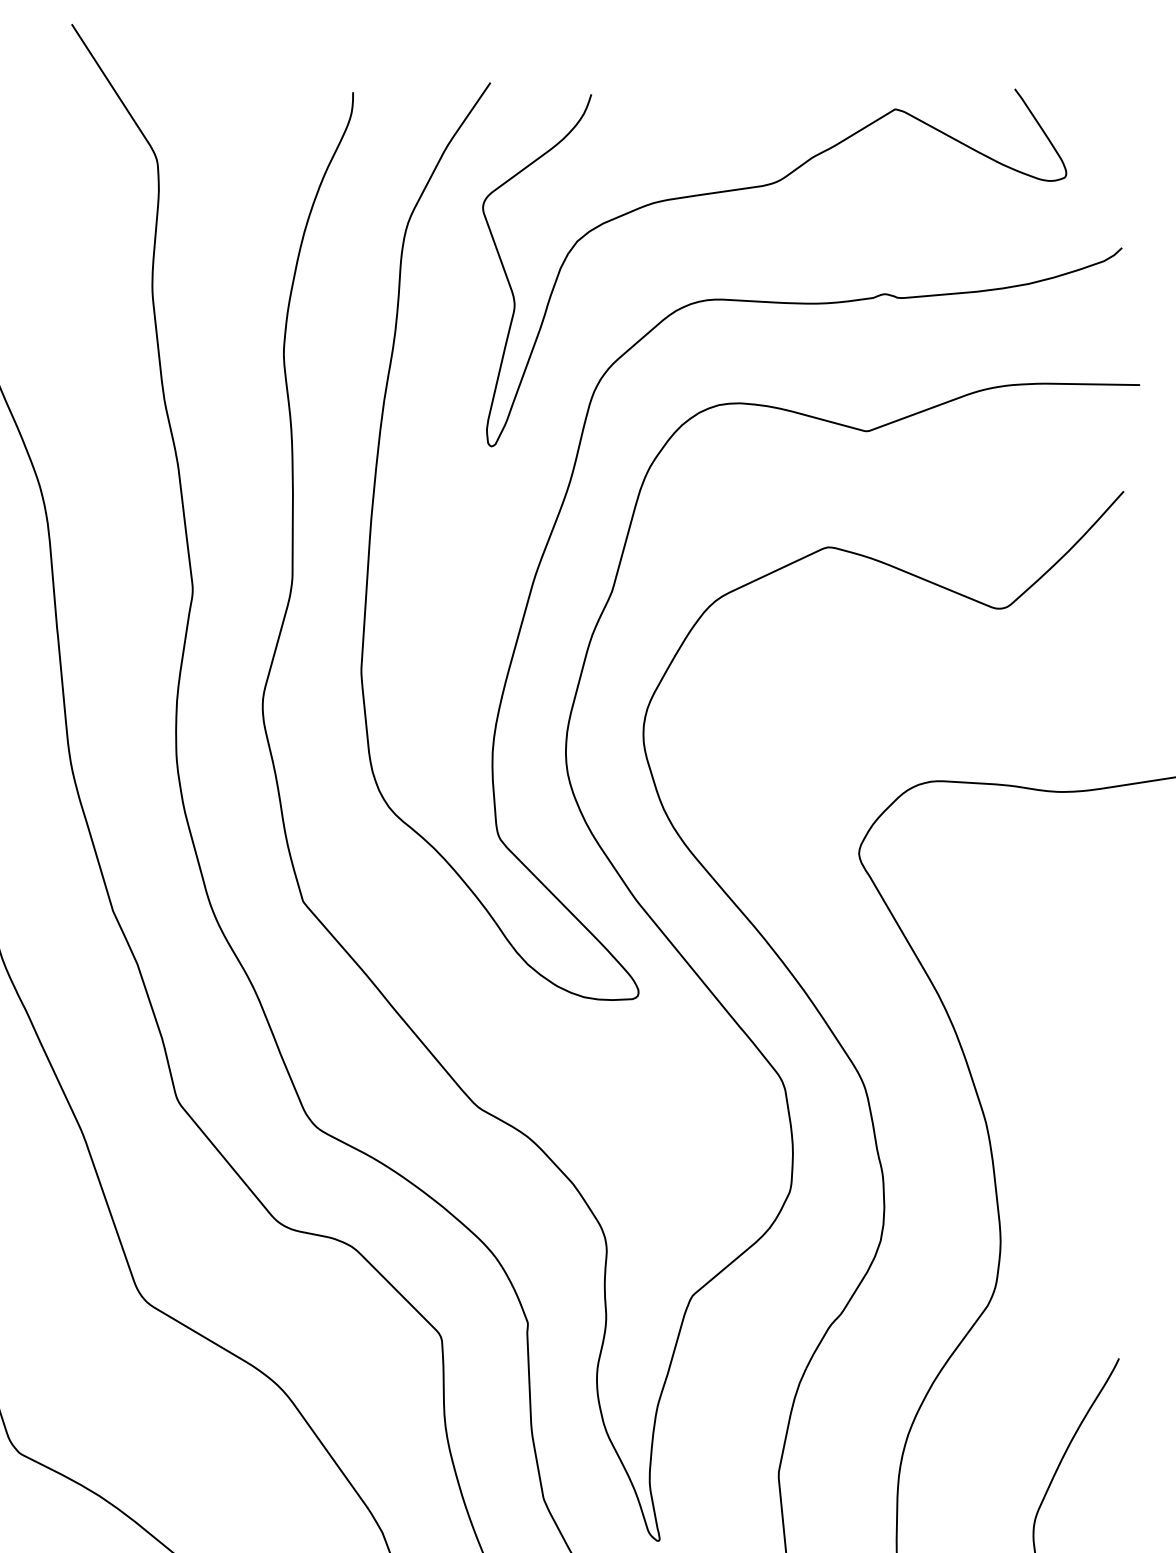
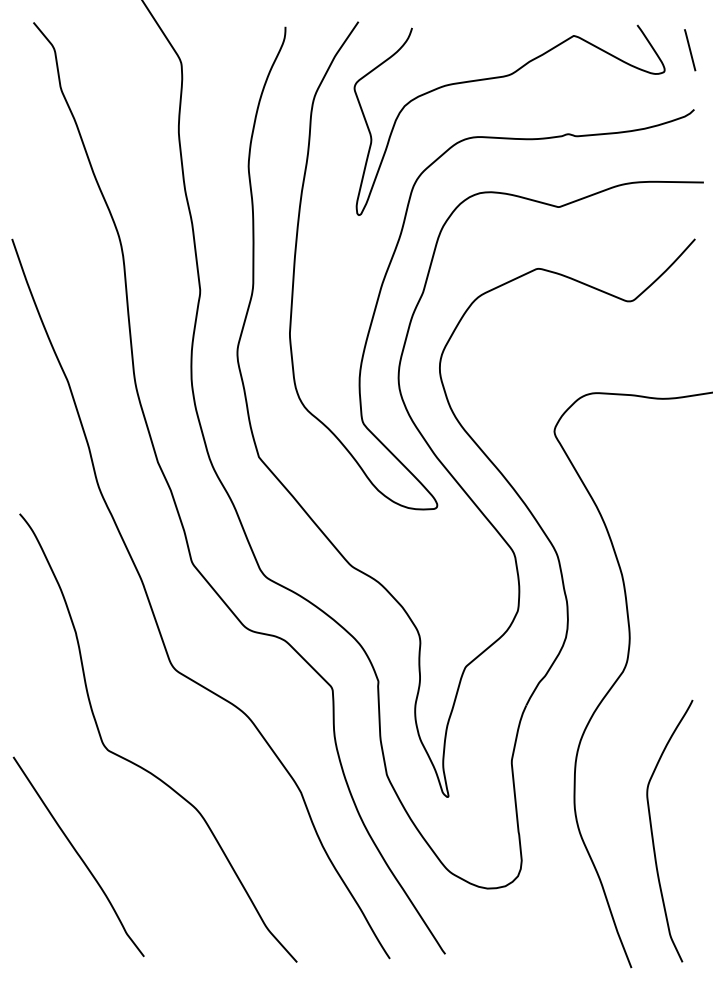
line: (1114, 136) -> (690, 50), added

